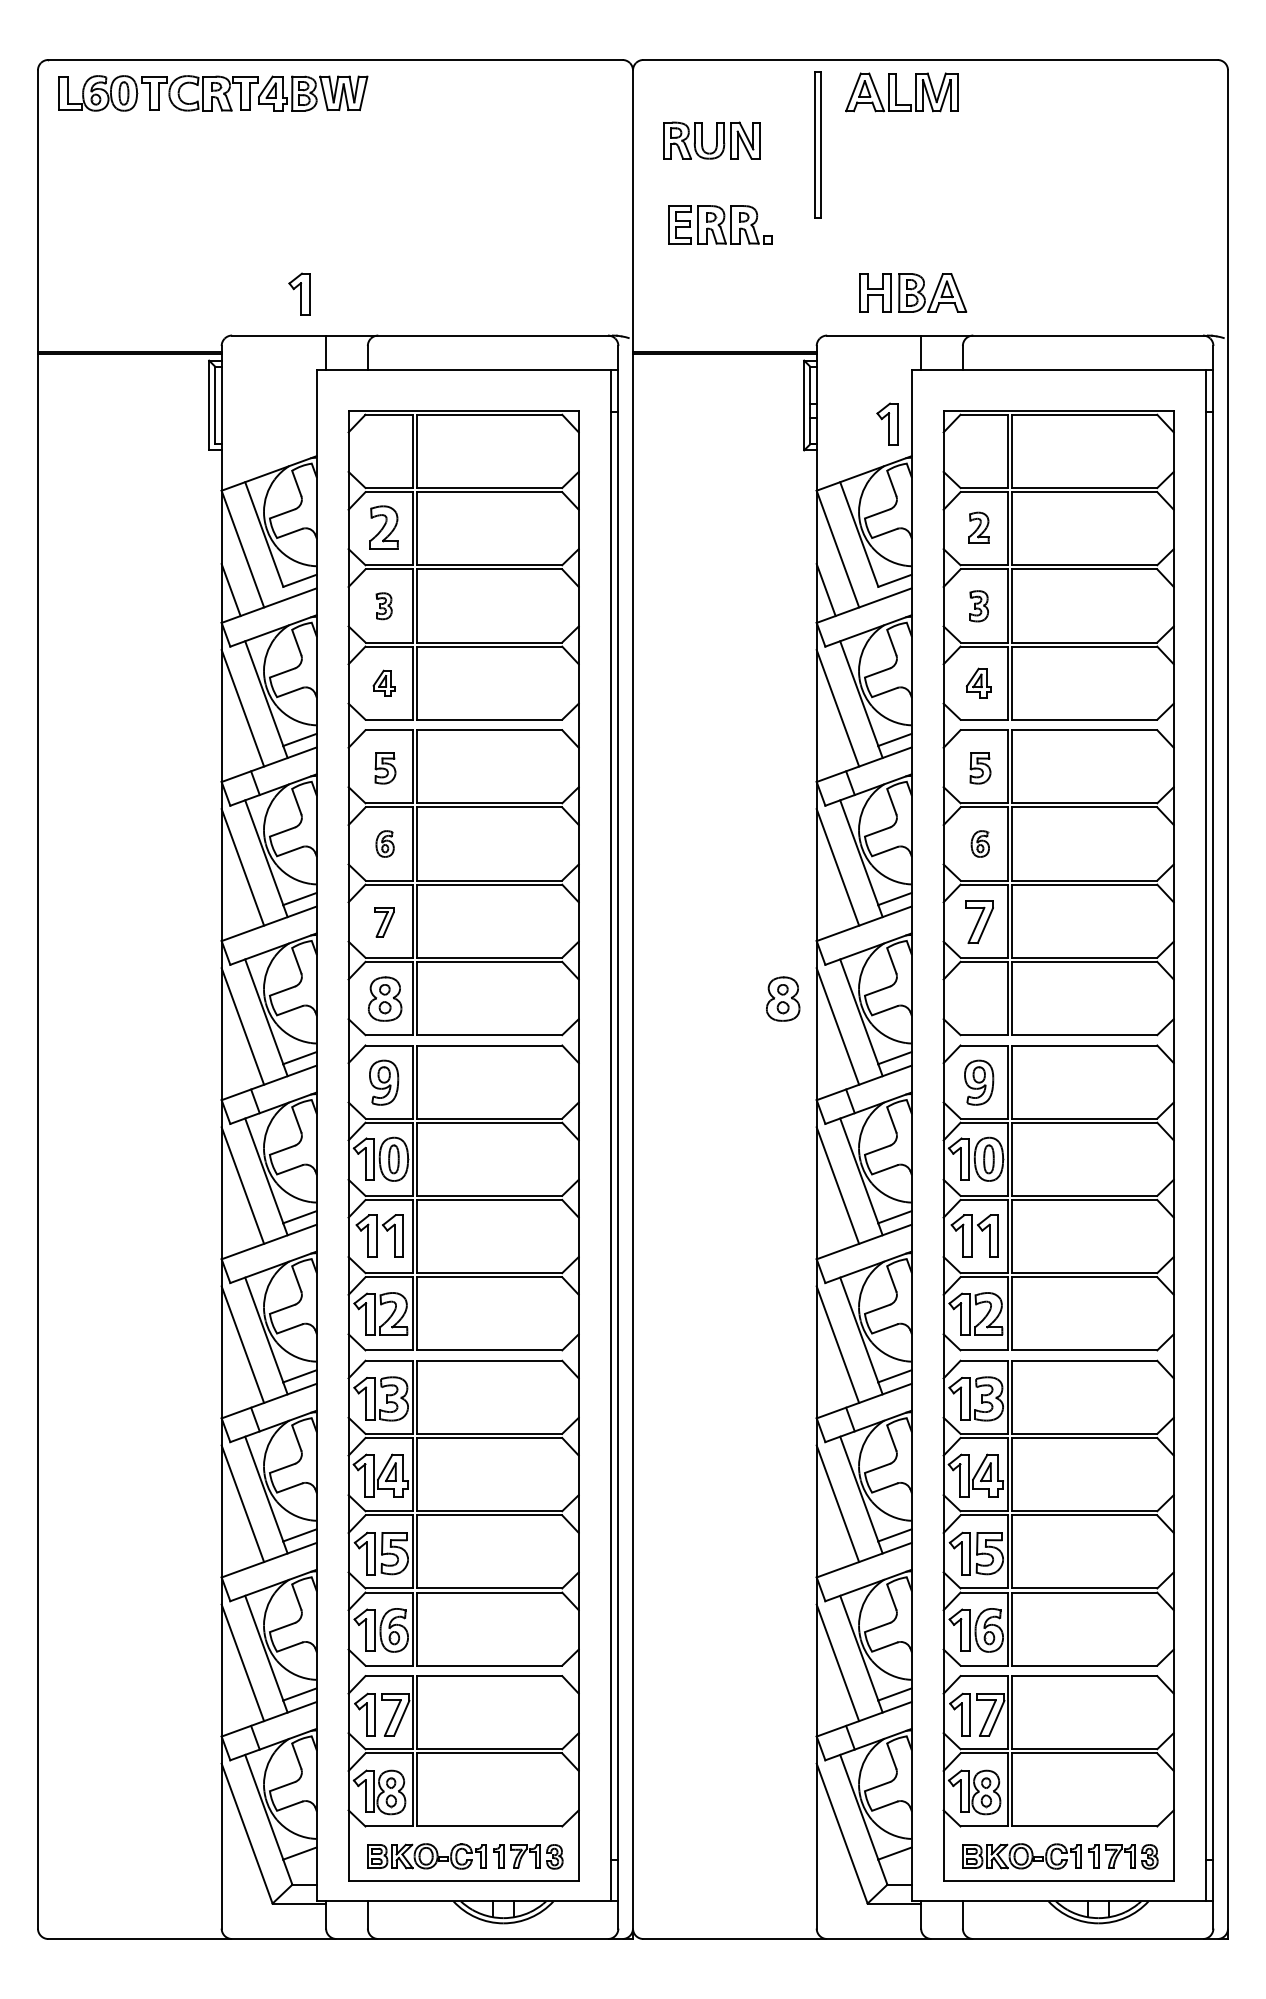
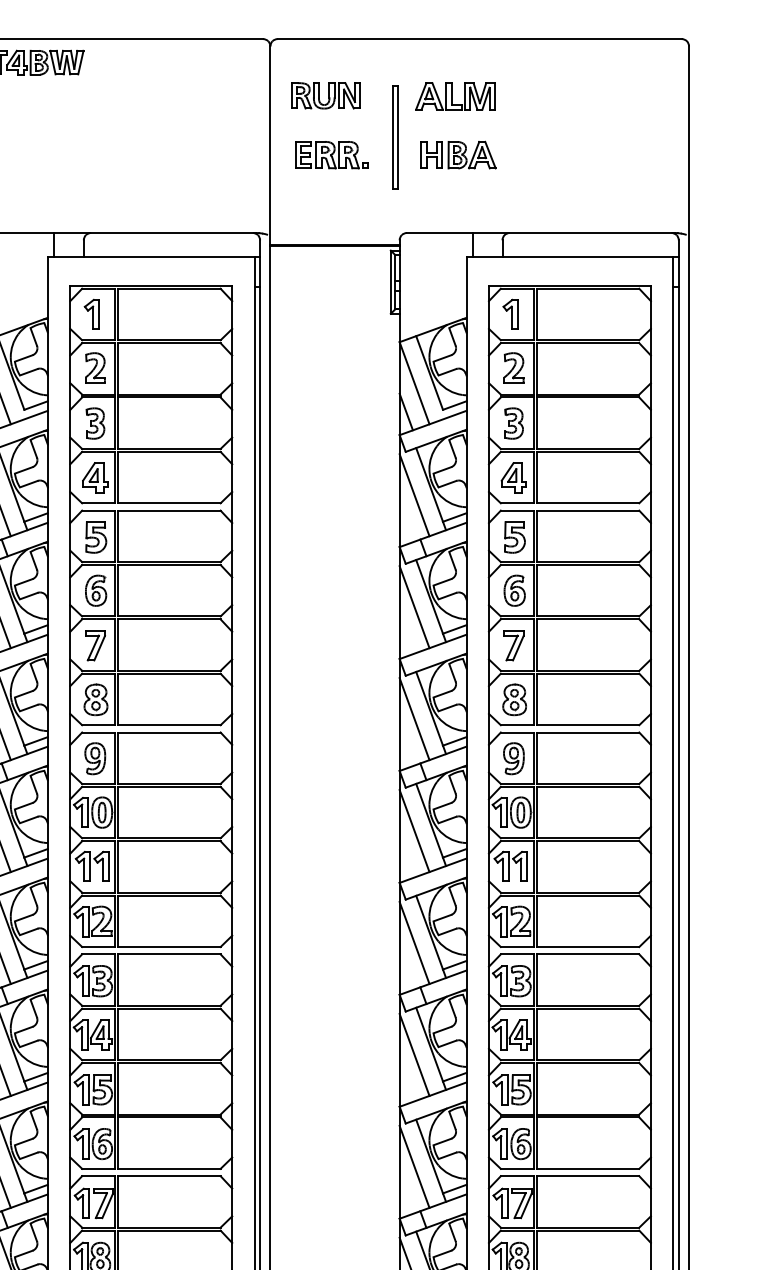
part: (901, 92) -> (455, 96), moved
part: (817, 144) -> (395, 137), moved
part: (913, 292) -> (458, 154), moved
part: (299, 293) -> (92, 313), moved
part: (887, 423) -> (510, 313), moved
part: (978, 527) -> (513, 368), size x1.43
part: (383, 605) -> (94, 422), size x1.67
part: (978, 605) -> (513, 422), size x1.43
part: (383, 682) -> (94, 477), size x1.67
part: (978, 682) -> (513, 477), size x1.43
part: (385, 768) -> (96, 537), size x1.43
part: (980, 768) -> (514, 537), size x1.43
part: (384, 843) -> (95, 590), size x1.67
part: (980, 843) -> (514, 590), size x1.67
part: (383, 921) -> (94, 645), size x1.43
part: (783, 998) -> (514, 699), moved

